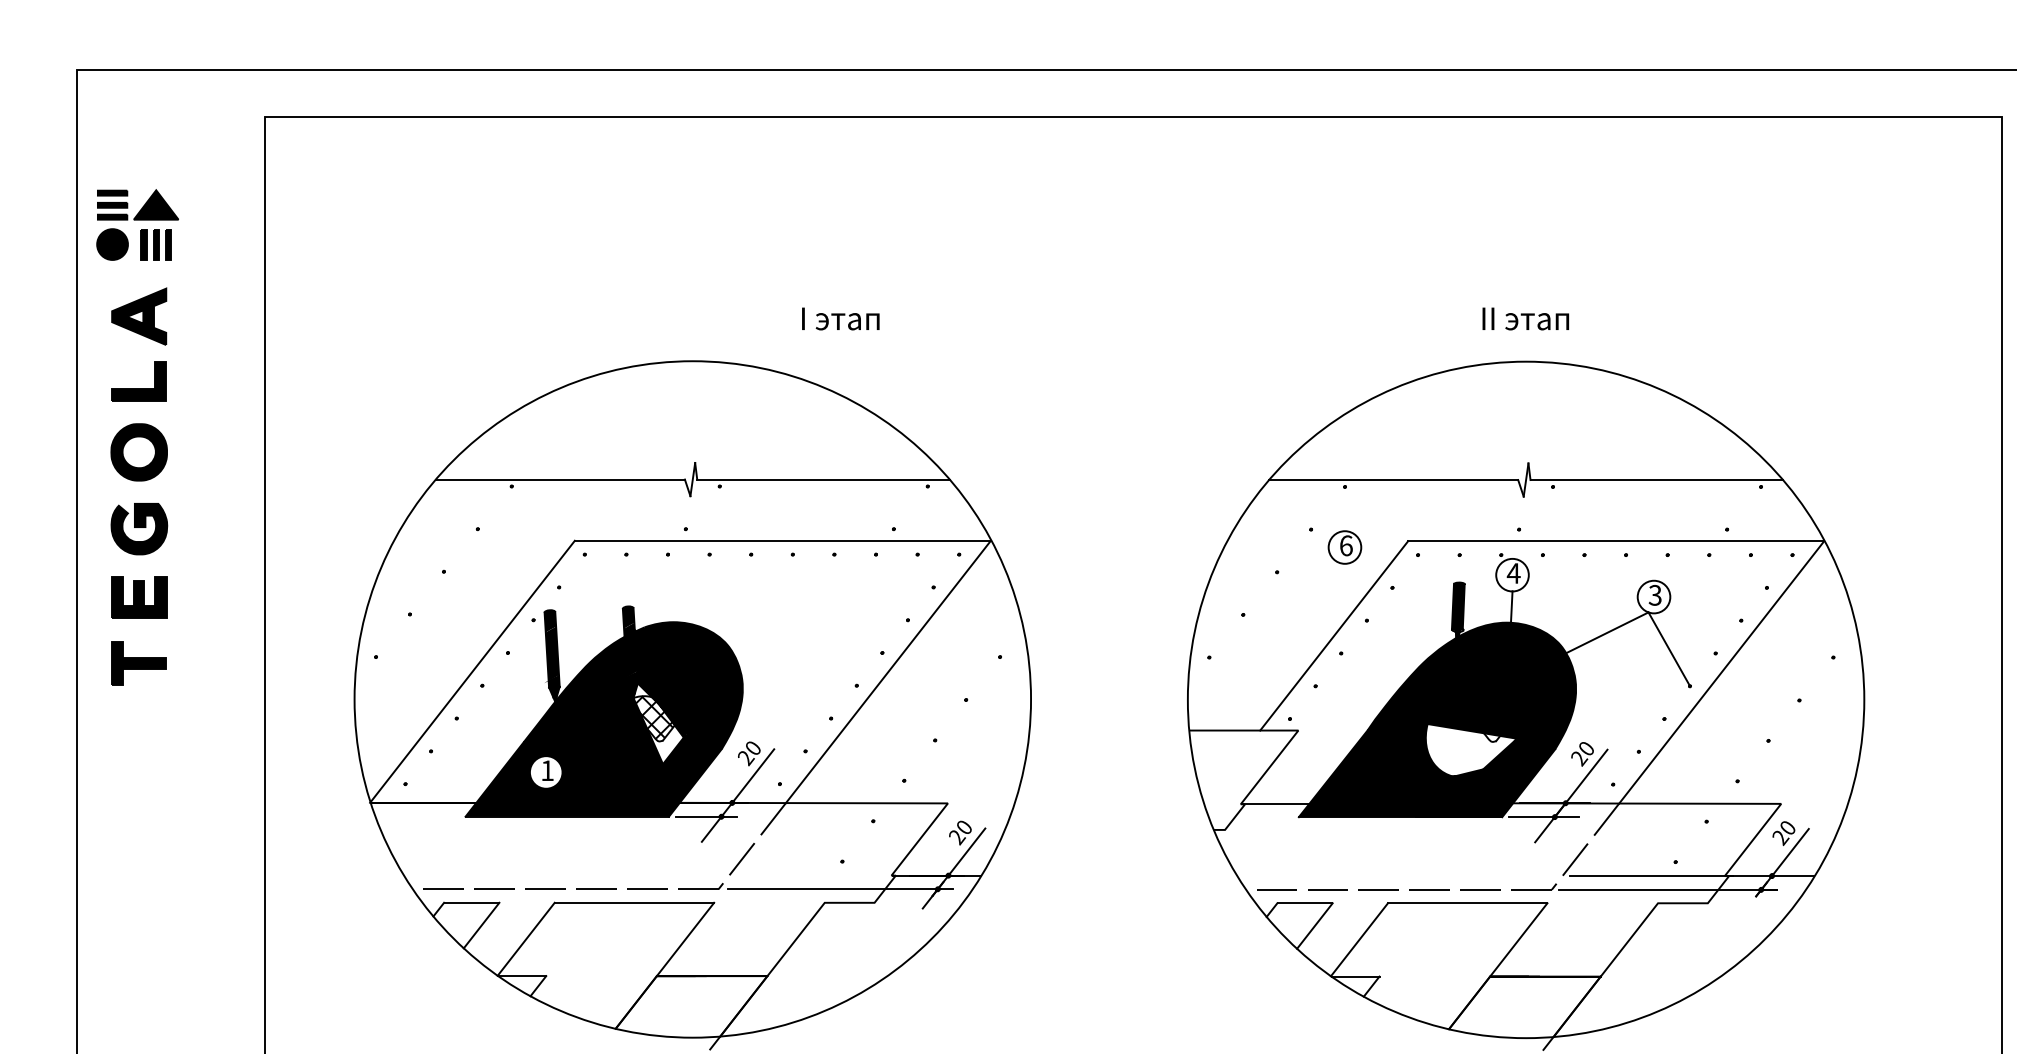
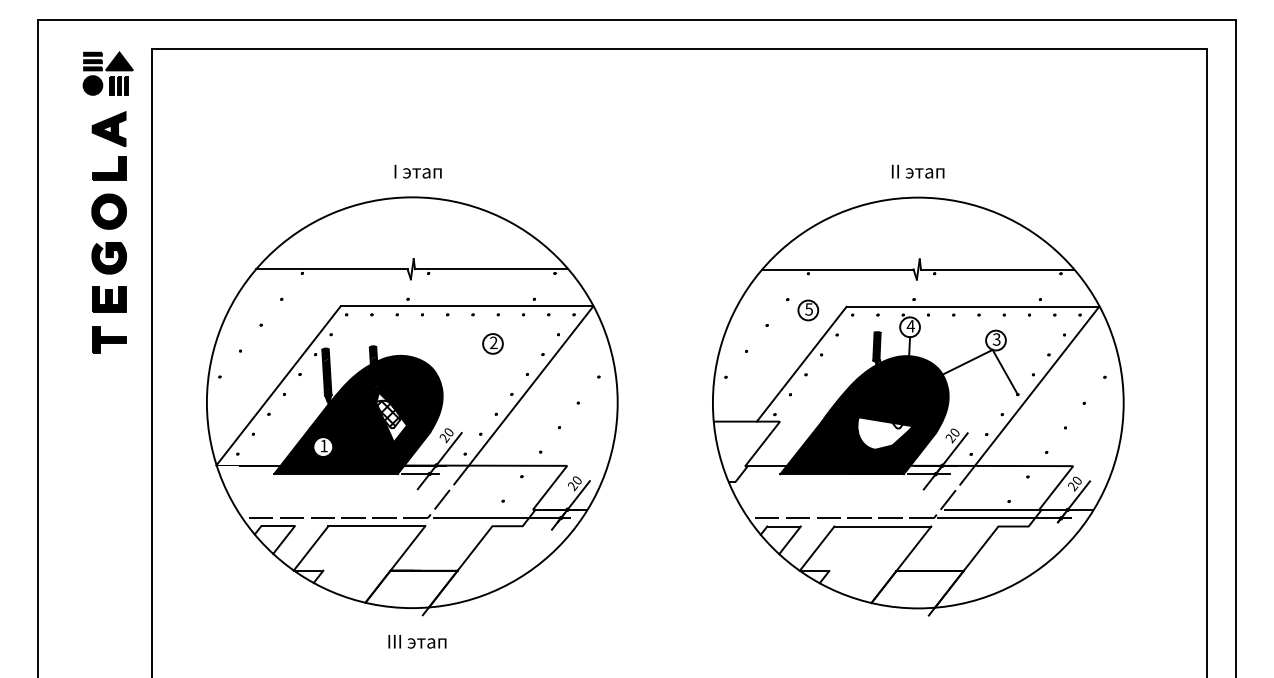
text: (839, 318) -> (417, 171), moved
part: (136, 437) -> (107, 202), moved
text: (1346, 545) -> (809, 309), 6 -> 5
part: (824, 601) -> (492, 343), added

